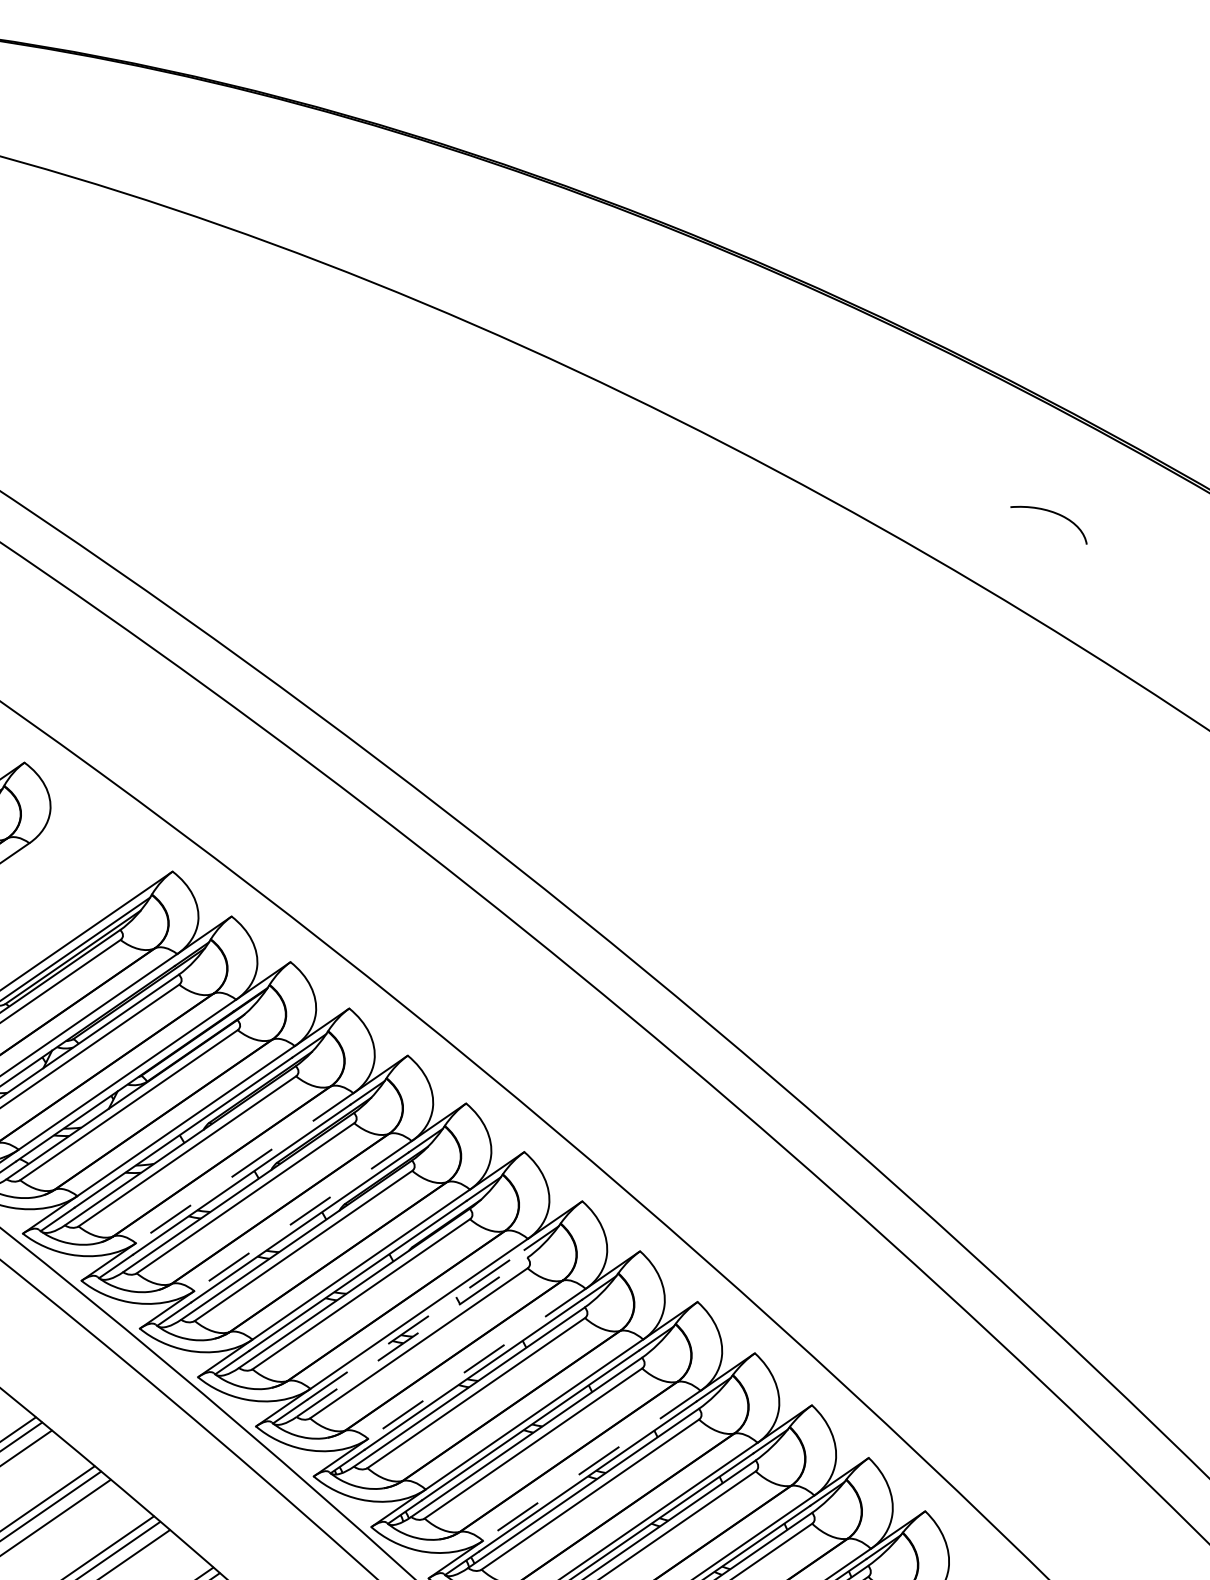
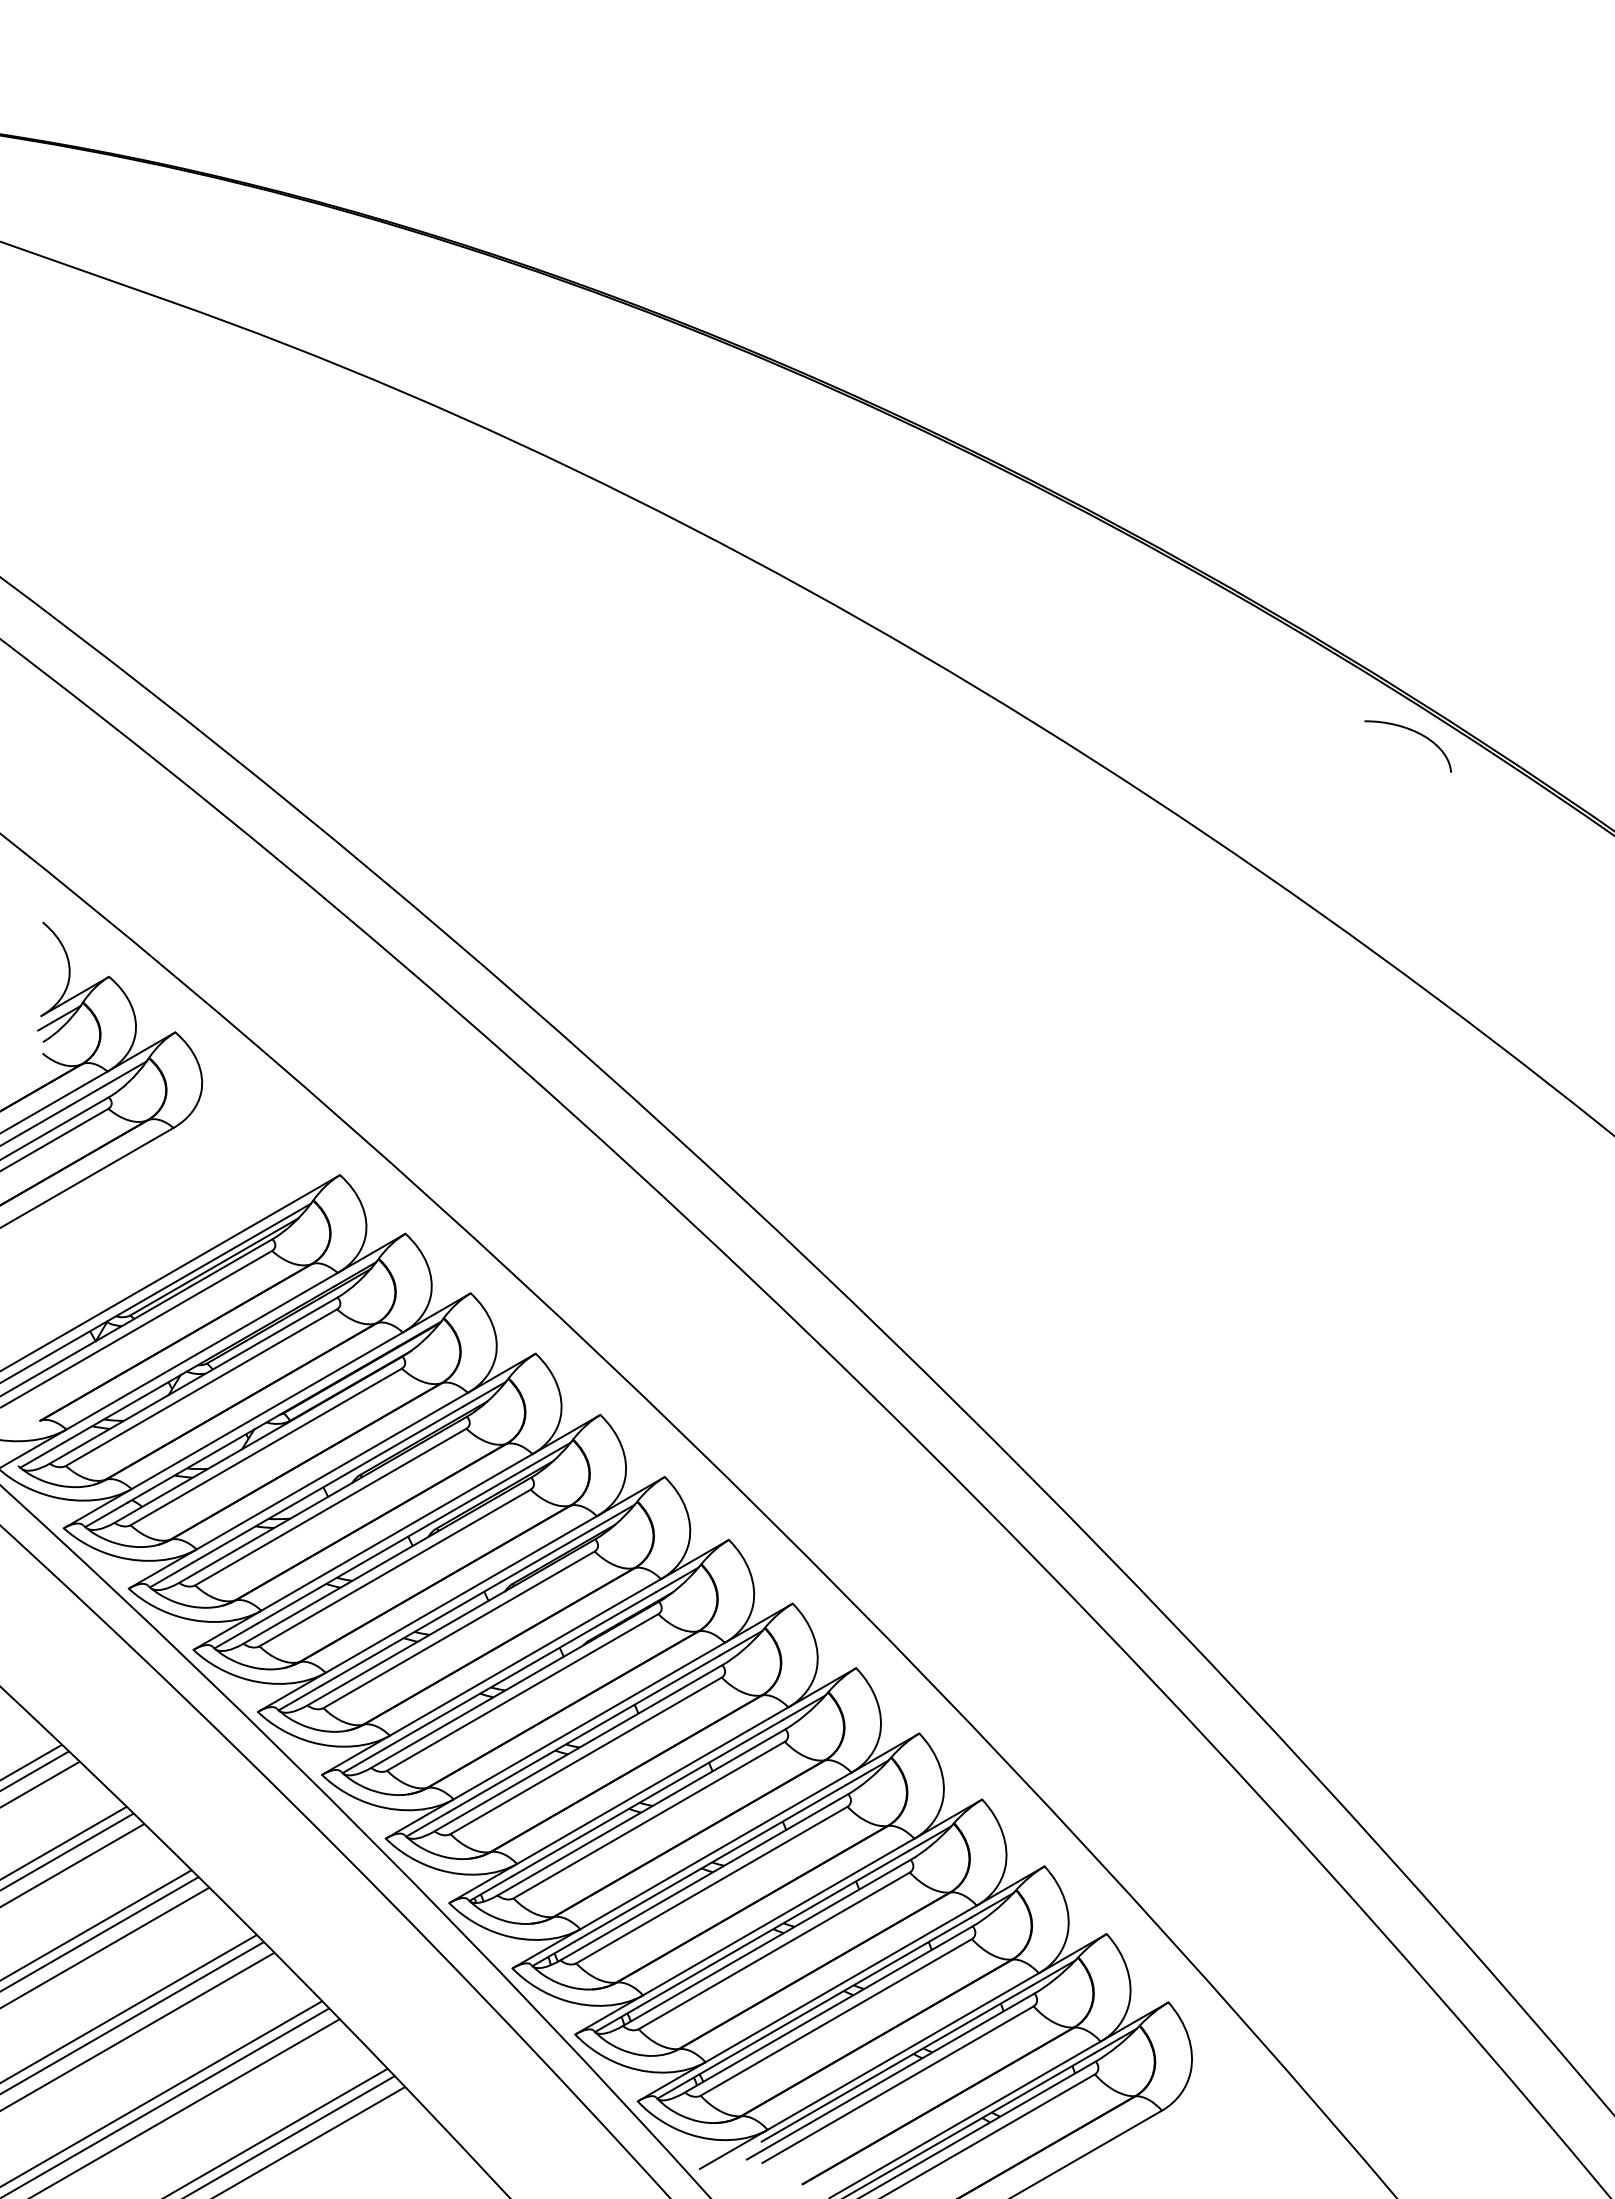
curve: (1053, 513) -> (1414, 732), moved
line: (244, 1168) -> (396, 1532), dashed -> solid
line: (303, 1216) -> (461, 1594), dashed -> solid
line: (416, 1324) -> (584, 1733), dashed -> solid
line: (411, 1336) -> (578, 1747), dashed -> solid
line: (476, 1363) -> (652, 1785), dashed -> solid
line: (591, 1466) -> (778, 1917), dashed -> solid

